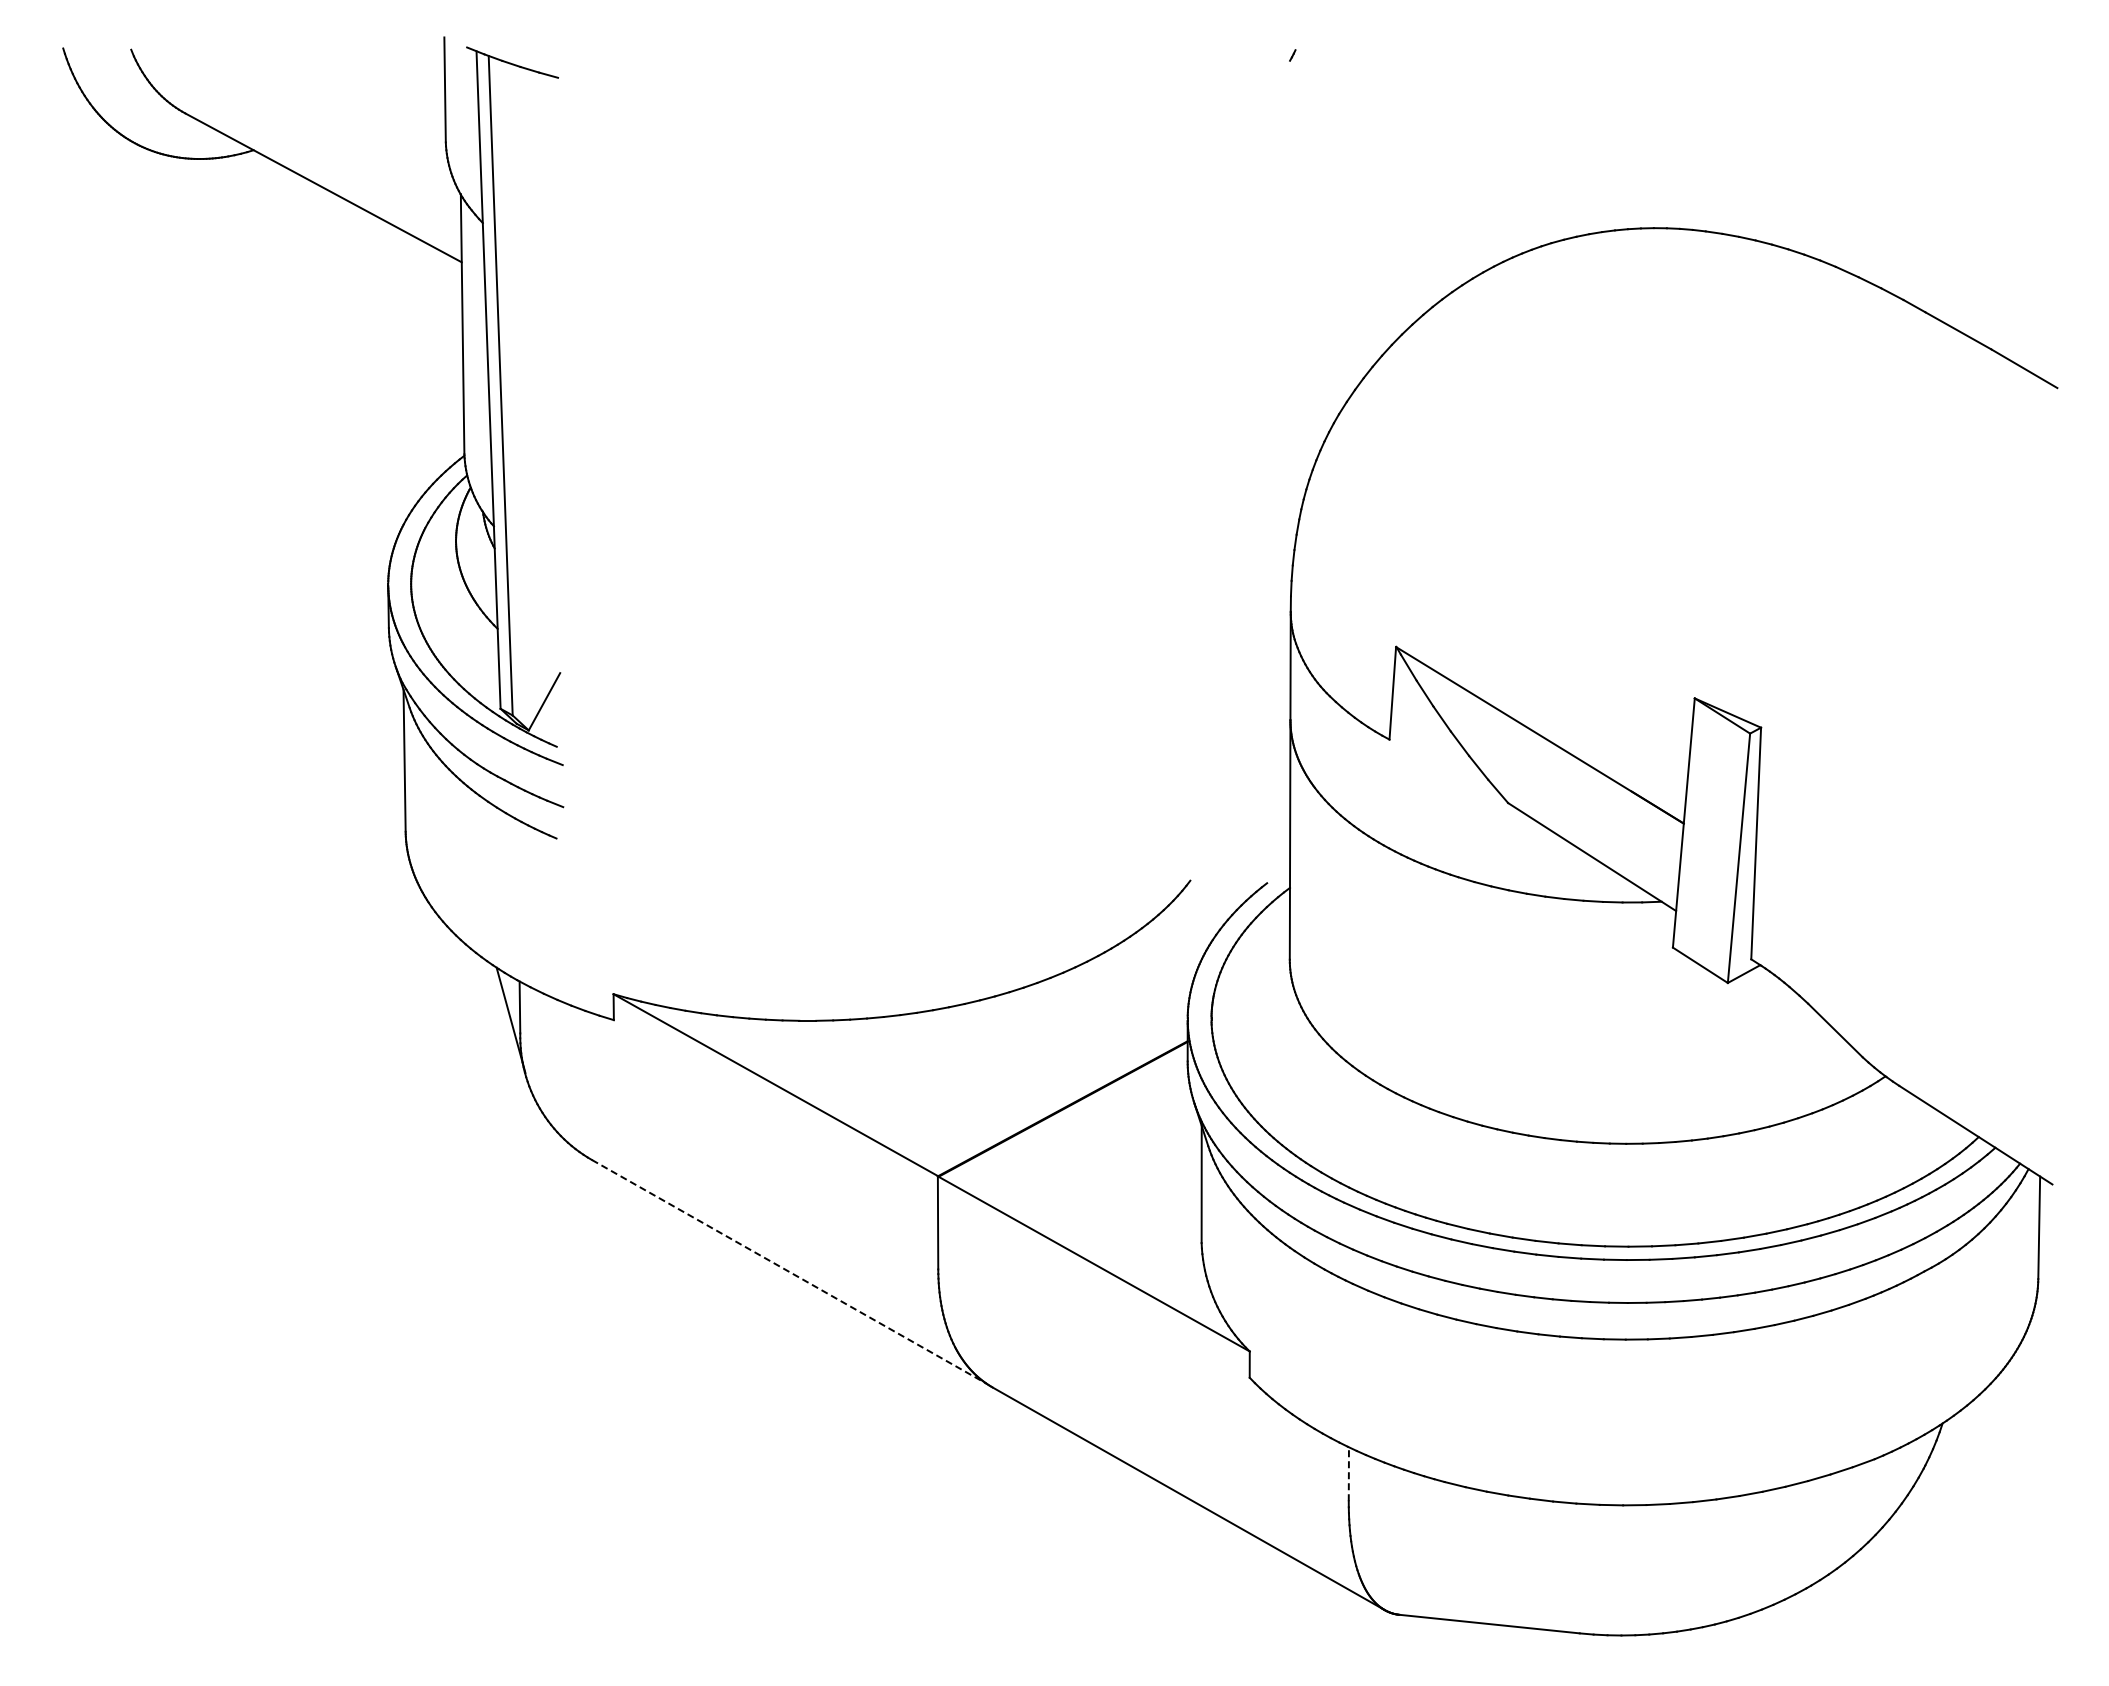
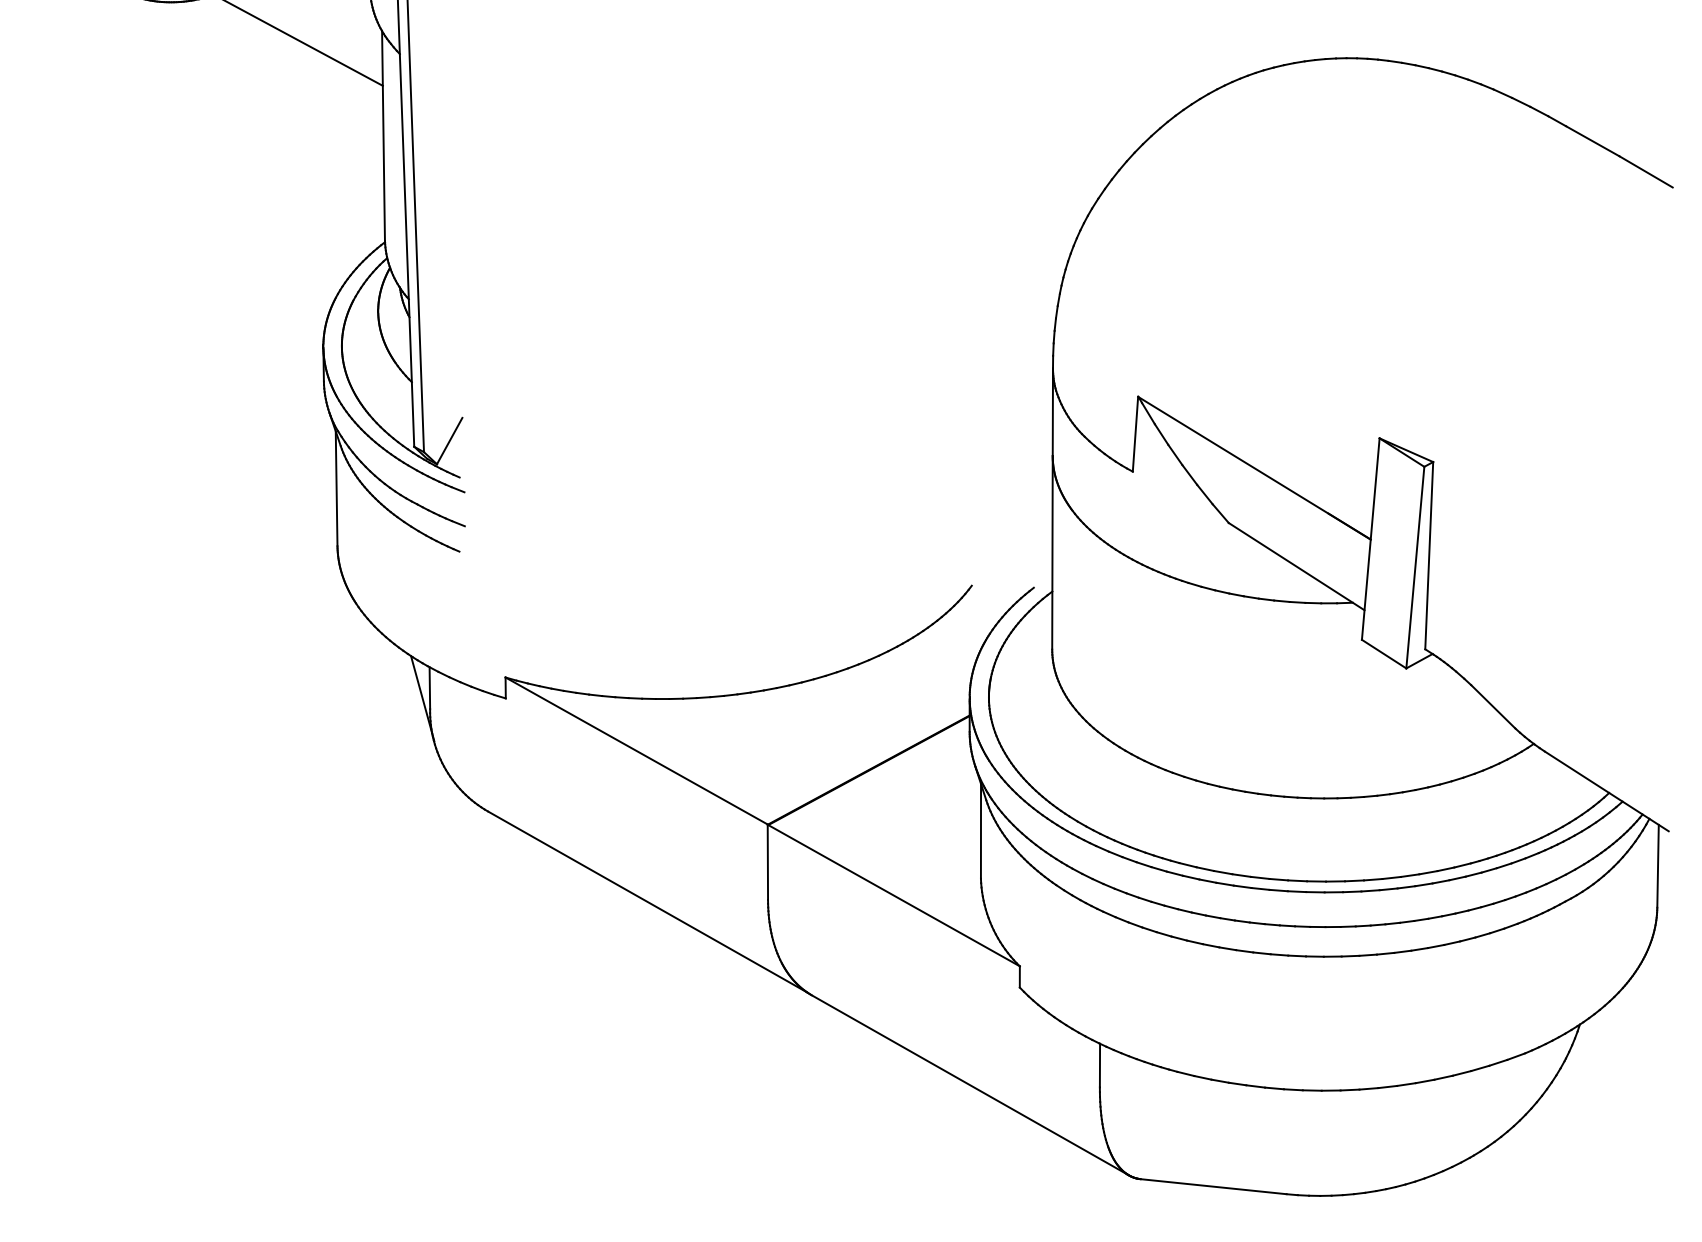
line: (789, 1271) -> (647, 901), dashed -> solid
line: (1348, 1474) -> (1099, 1065), dashed -> solid

